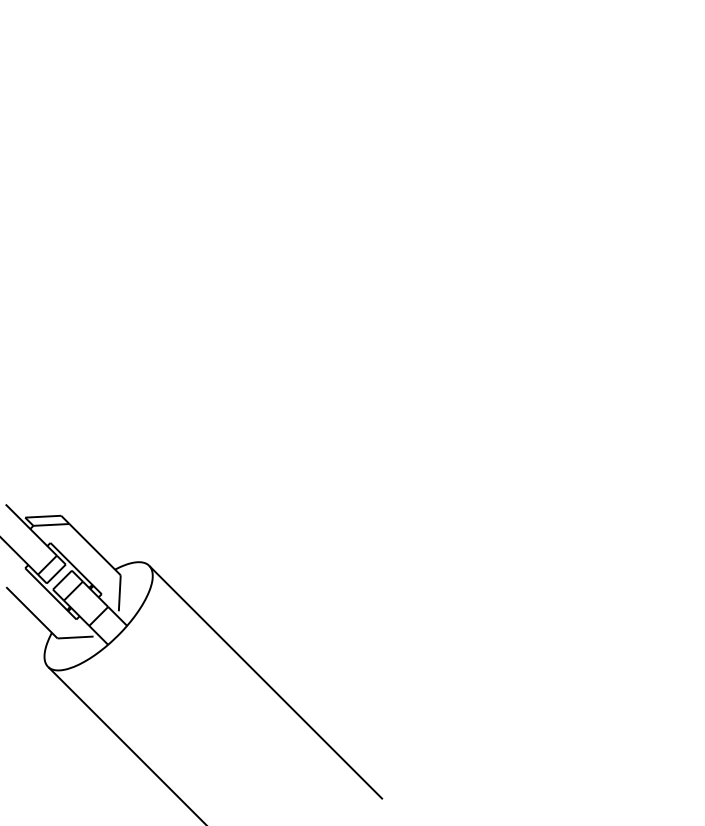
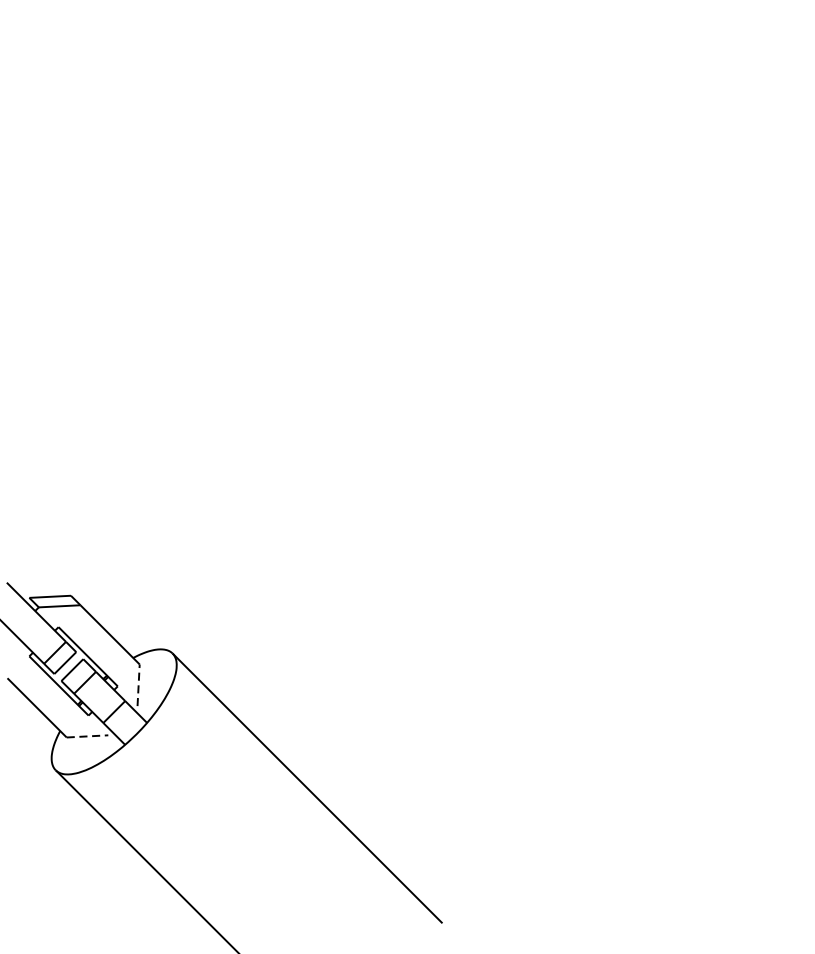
line: (119, 592) -> (138, 684), solid -> dashed
line: (76, 637) -> (88, 736), solid -> dashed

